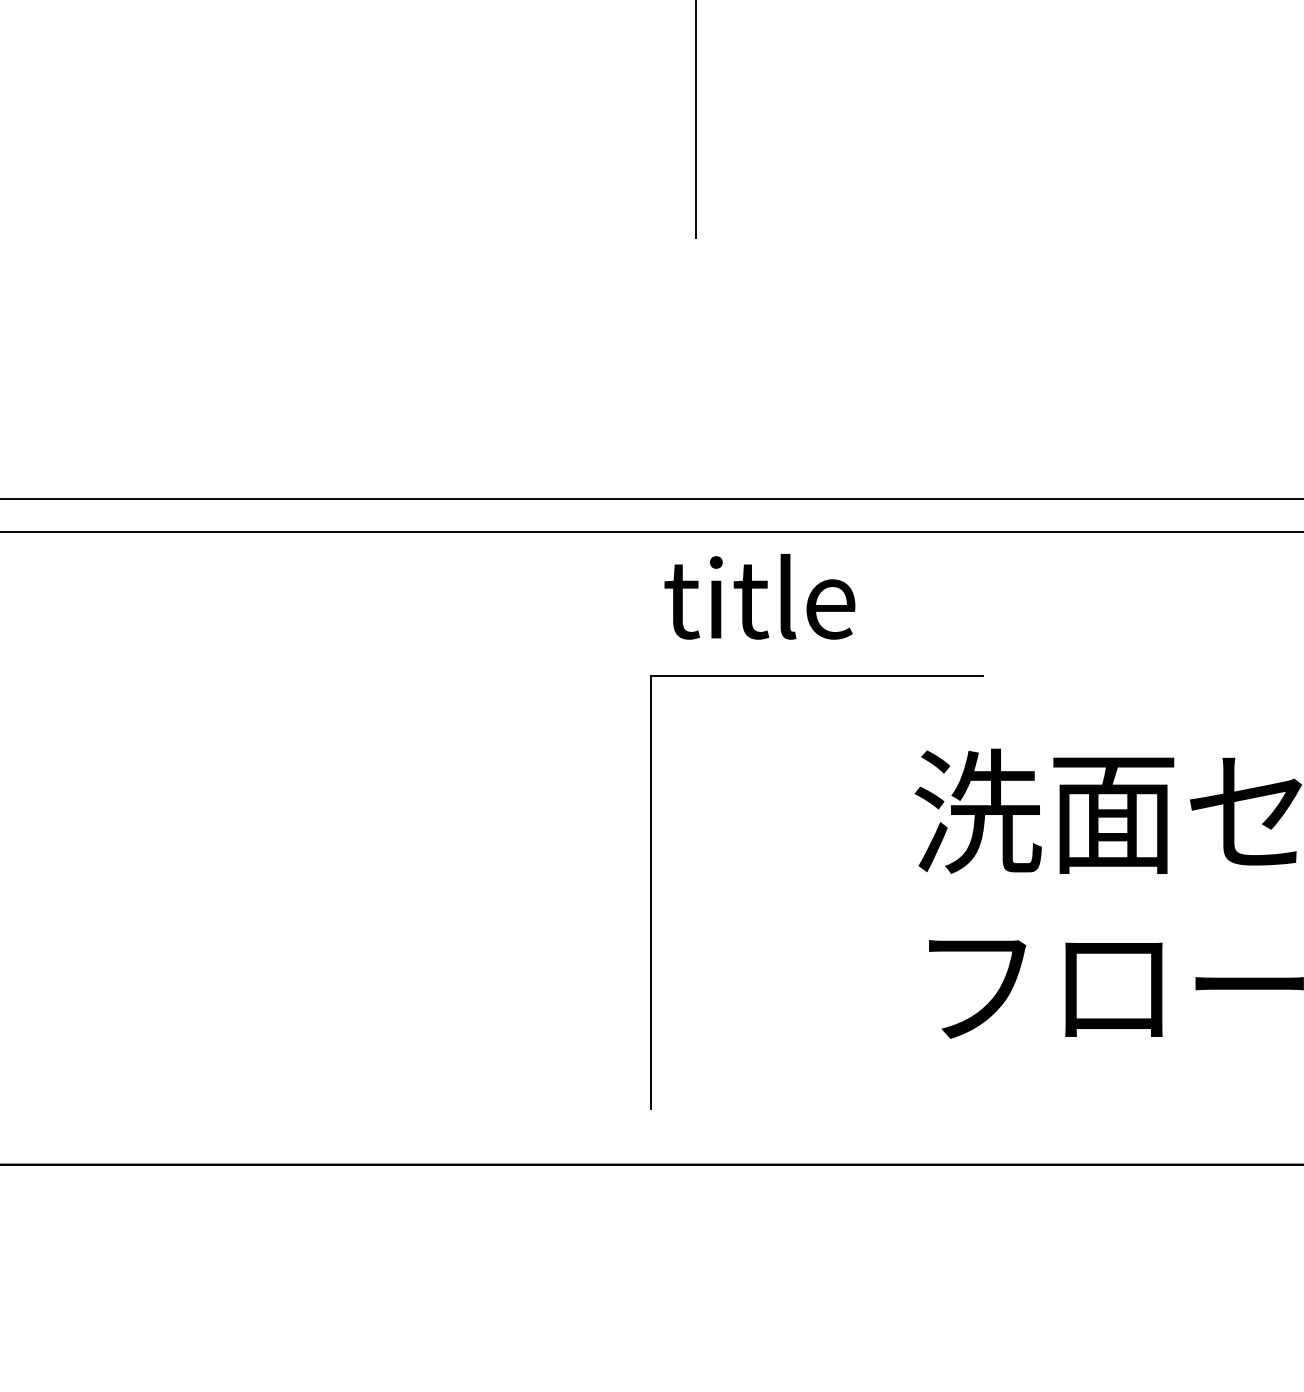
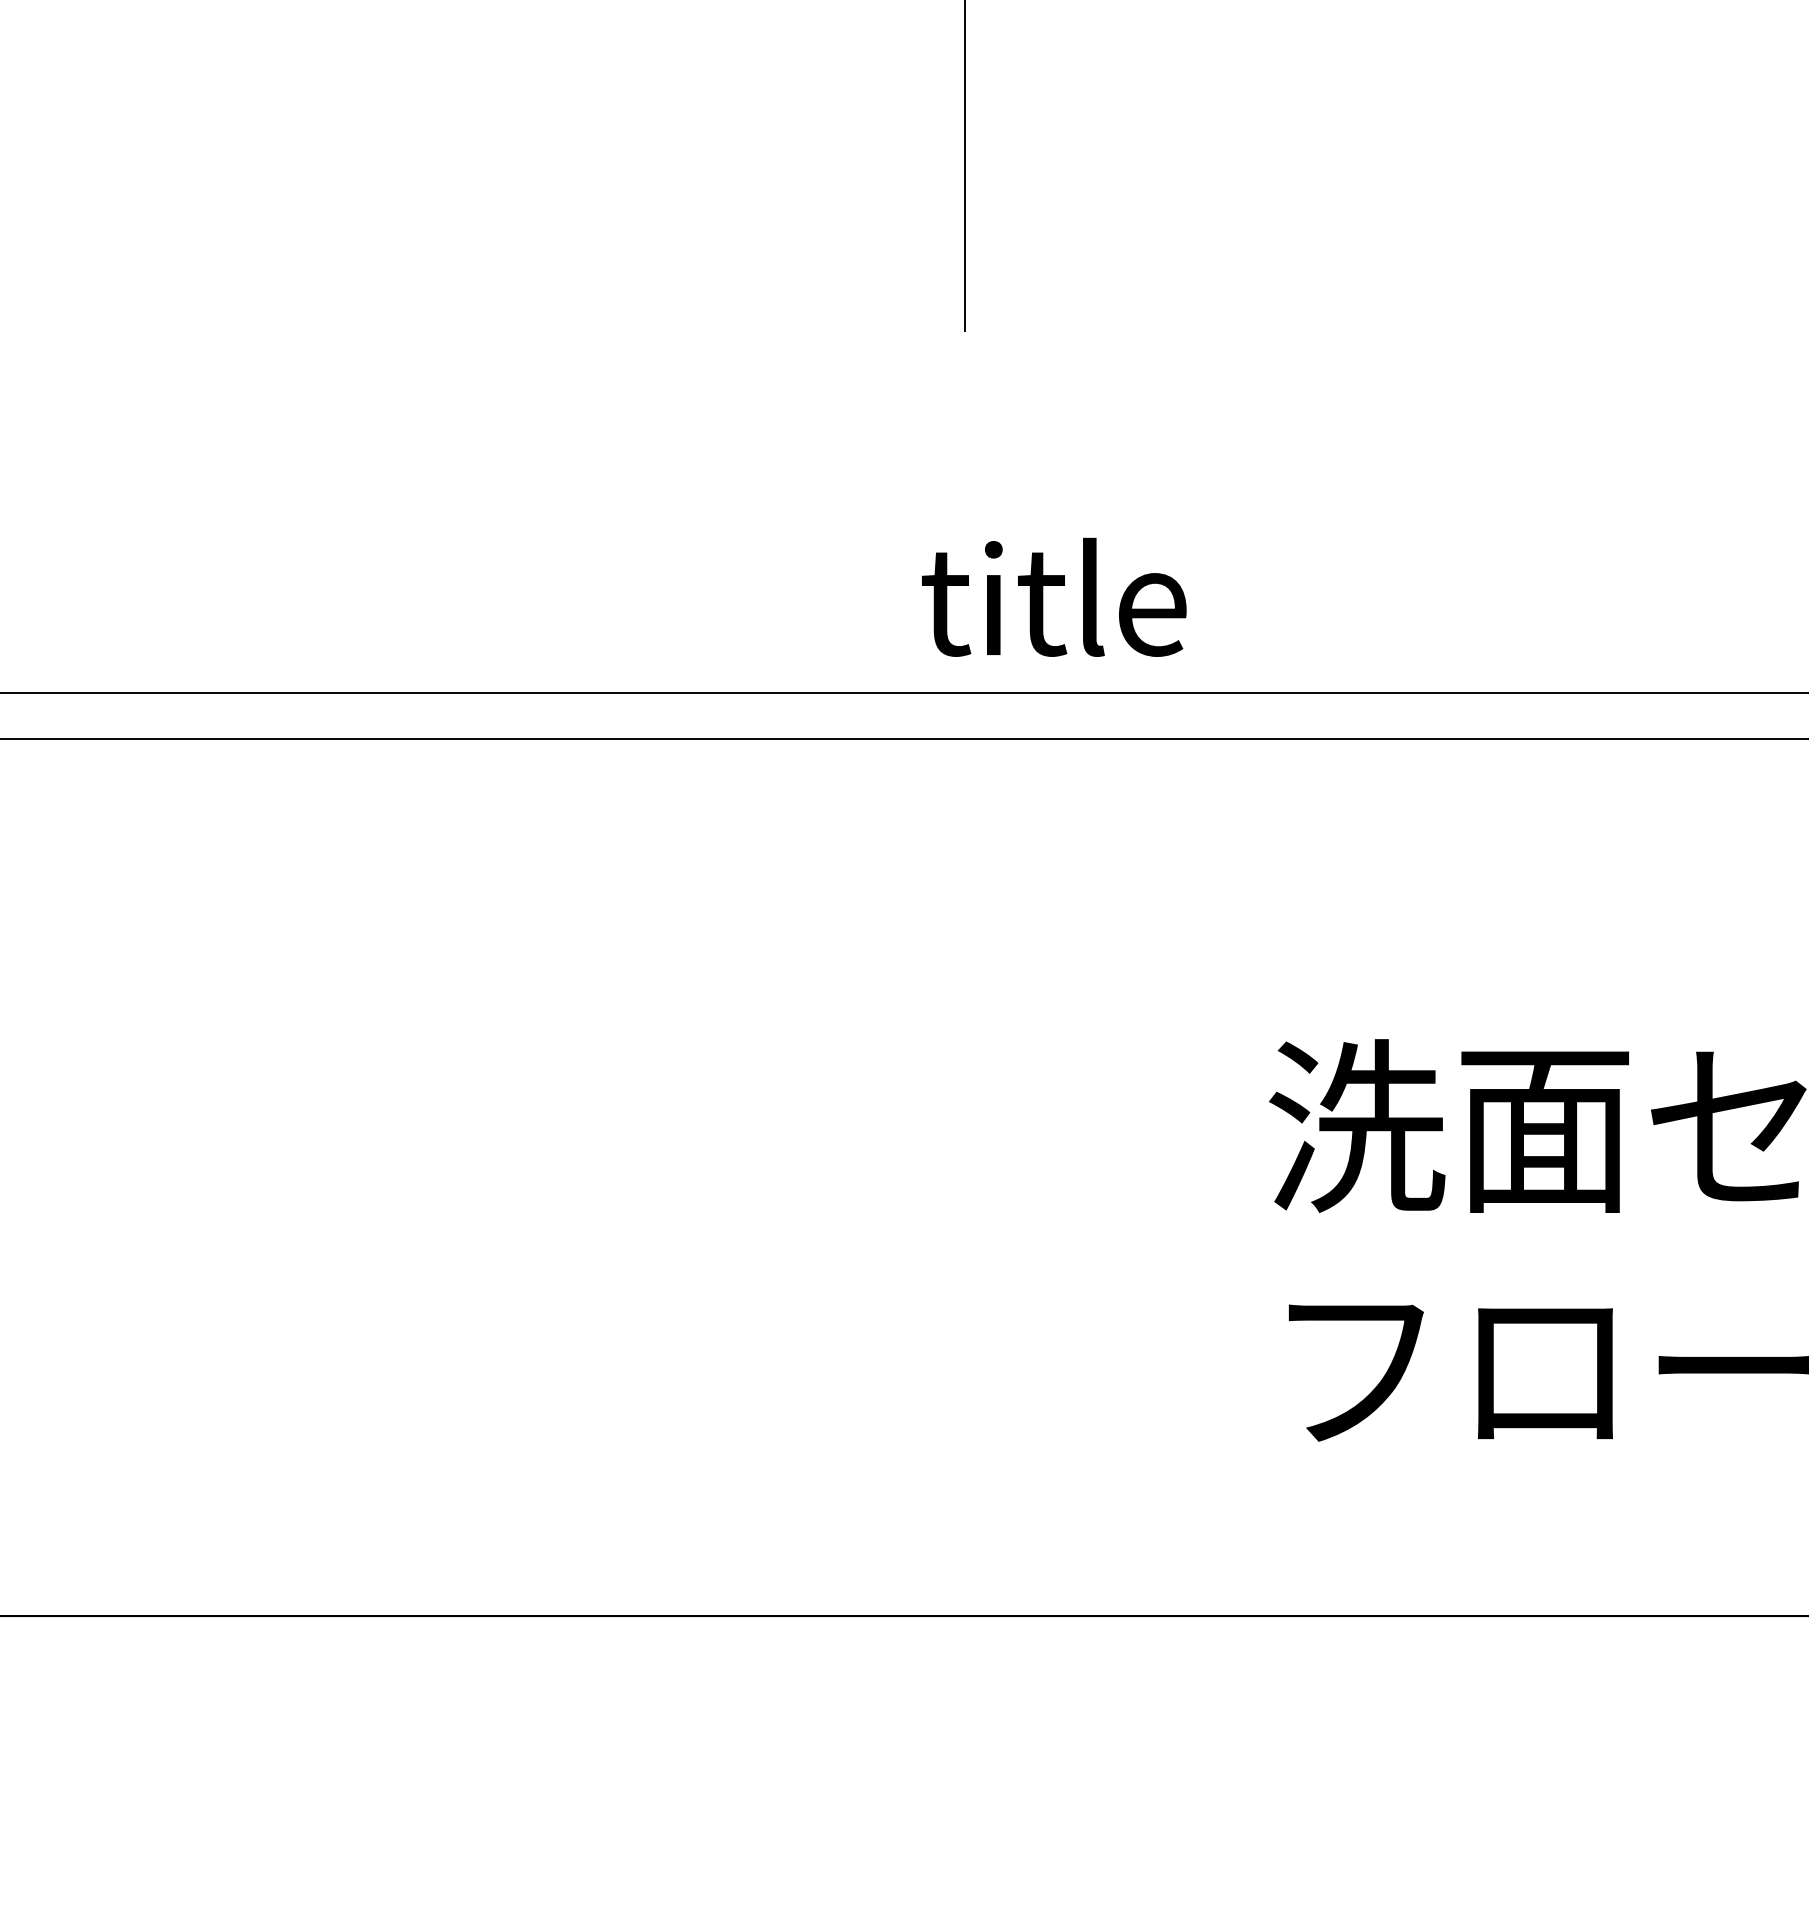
text: (760, 596) -> (1054, 596), moved
part: (651, 892) -> (903, 1238), removed

